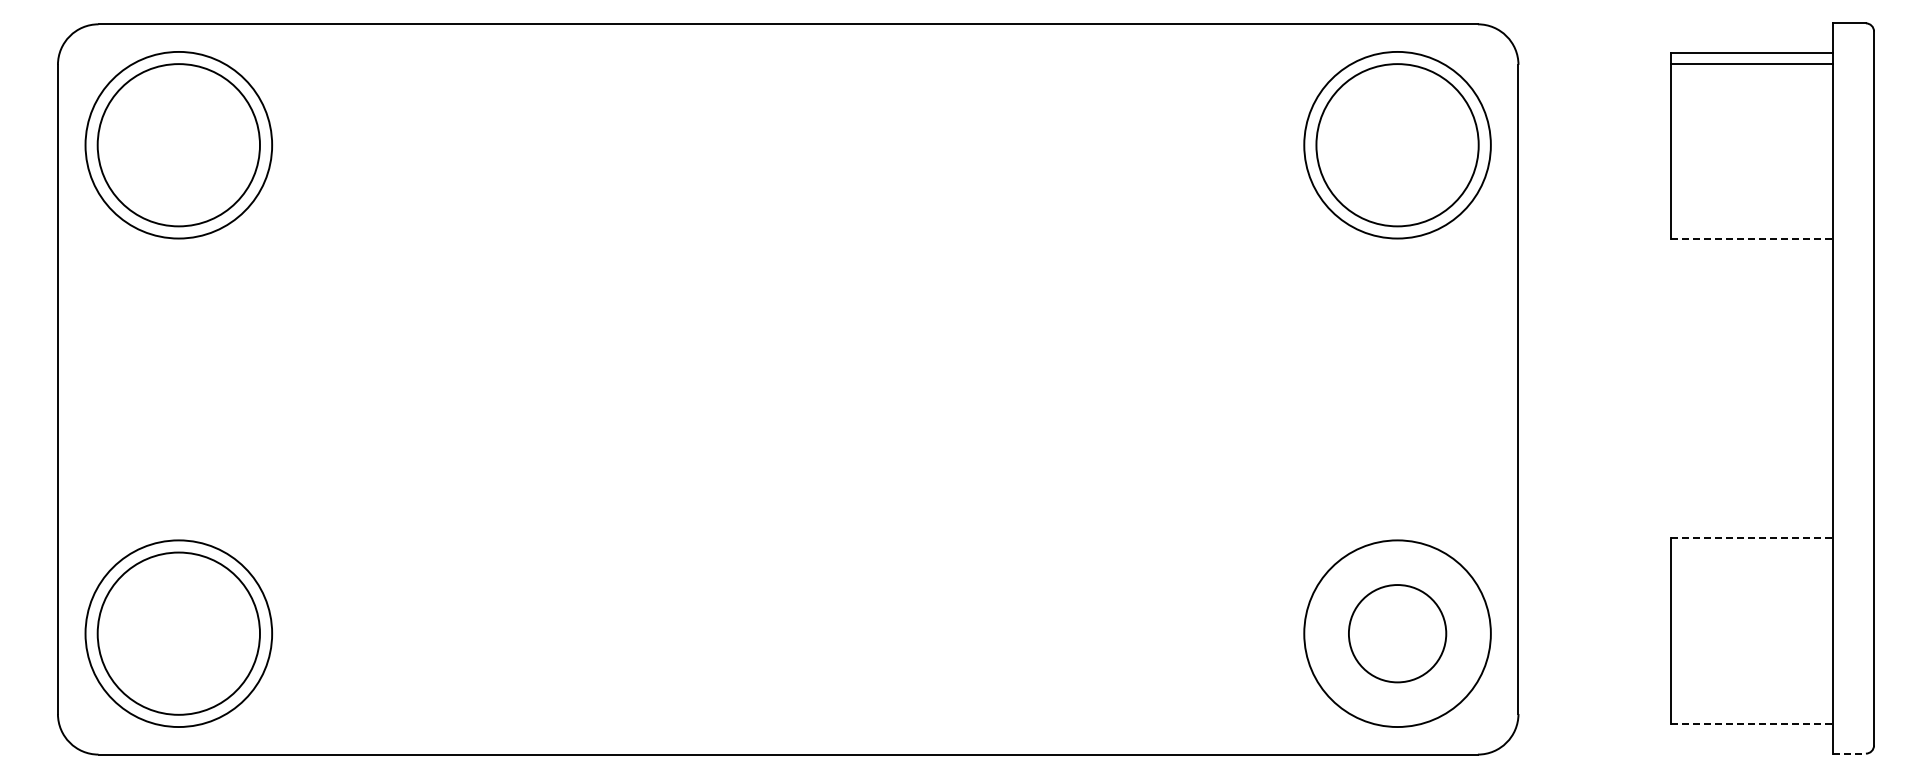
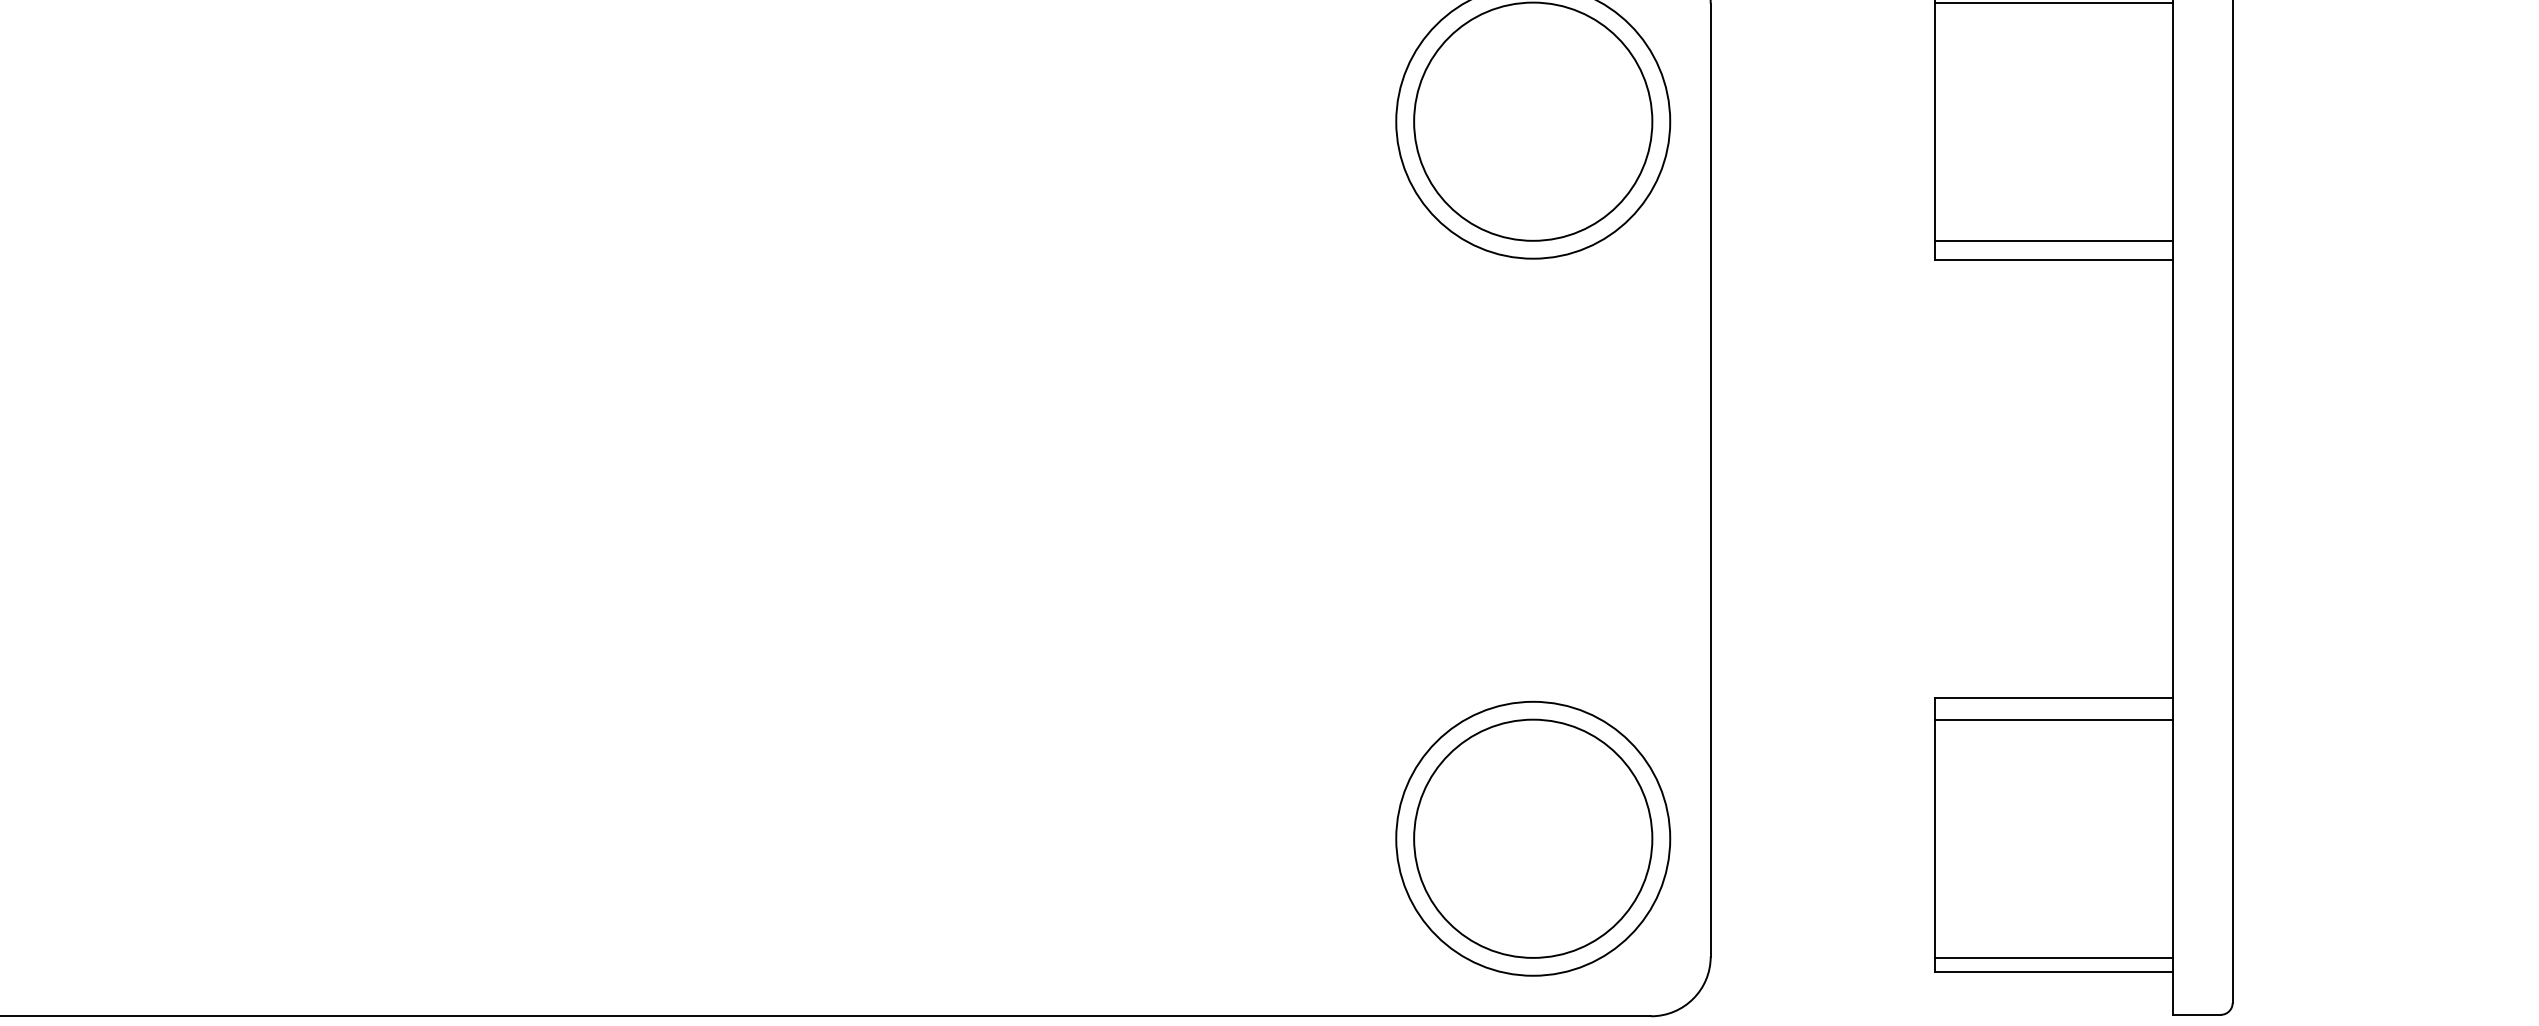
line: (1752, 226) -> (2054, 241), added
line: (1752, 239) -> (2054, 260), dashed -> solid
line: (1752, 537) -> (2054, 697), dashed -> solid
line: (1752, 552) -> (2054, 719), added
circle: (1397, 633) -> (1533, 838), size x1.67
line: (1752, 714) -> (2054, 957), added
line: (1752, 724) -> (2054, 972), dashed -> solid
line: (1850, 753) -> (2198, 1014), dashed -> solid

